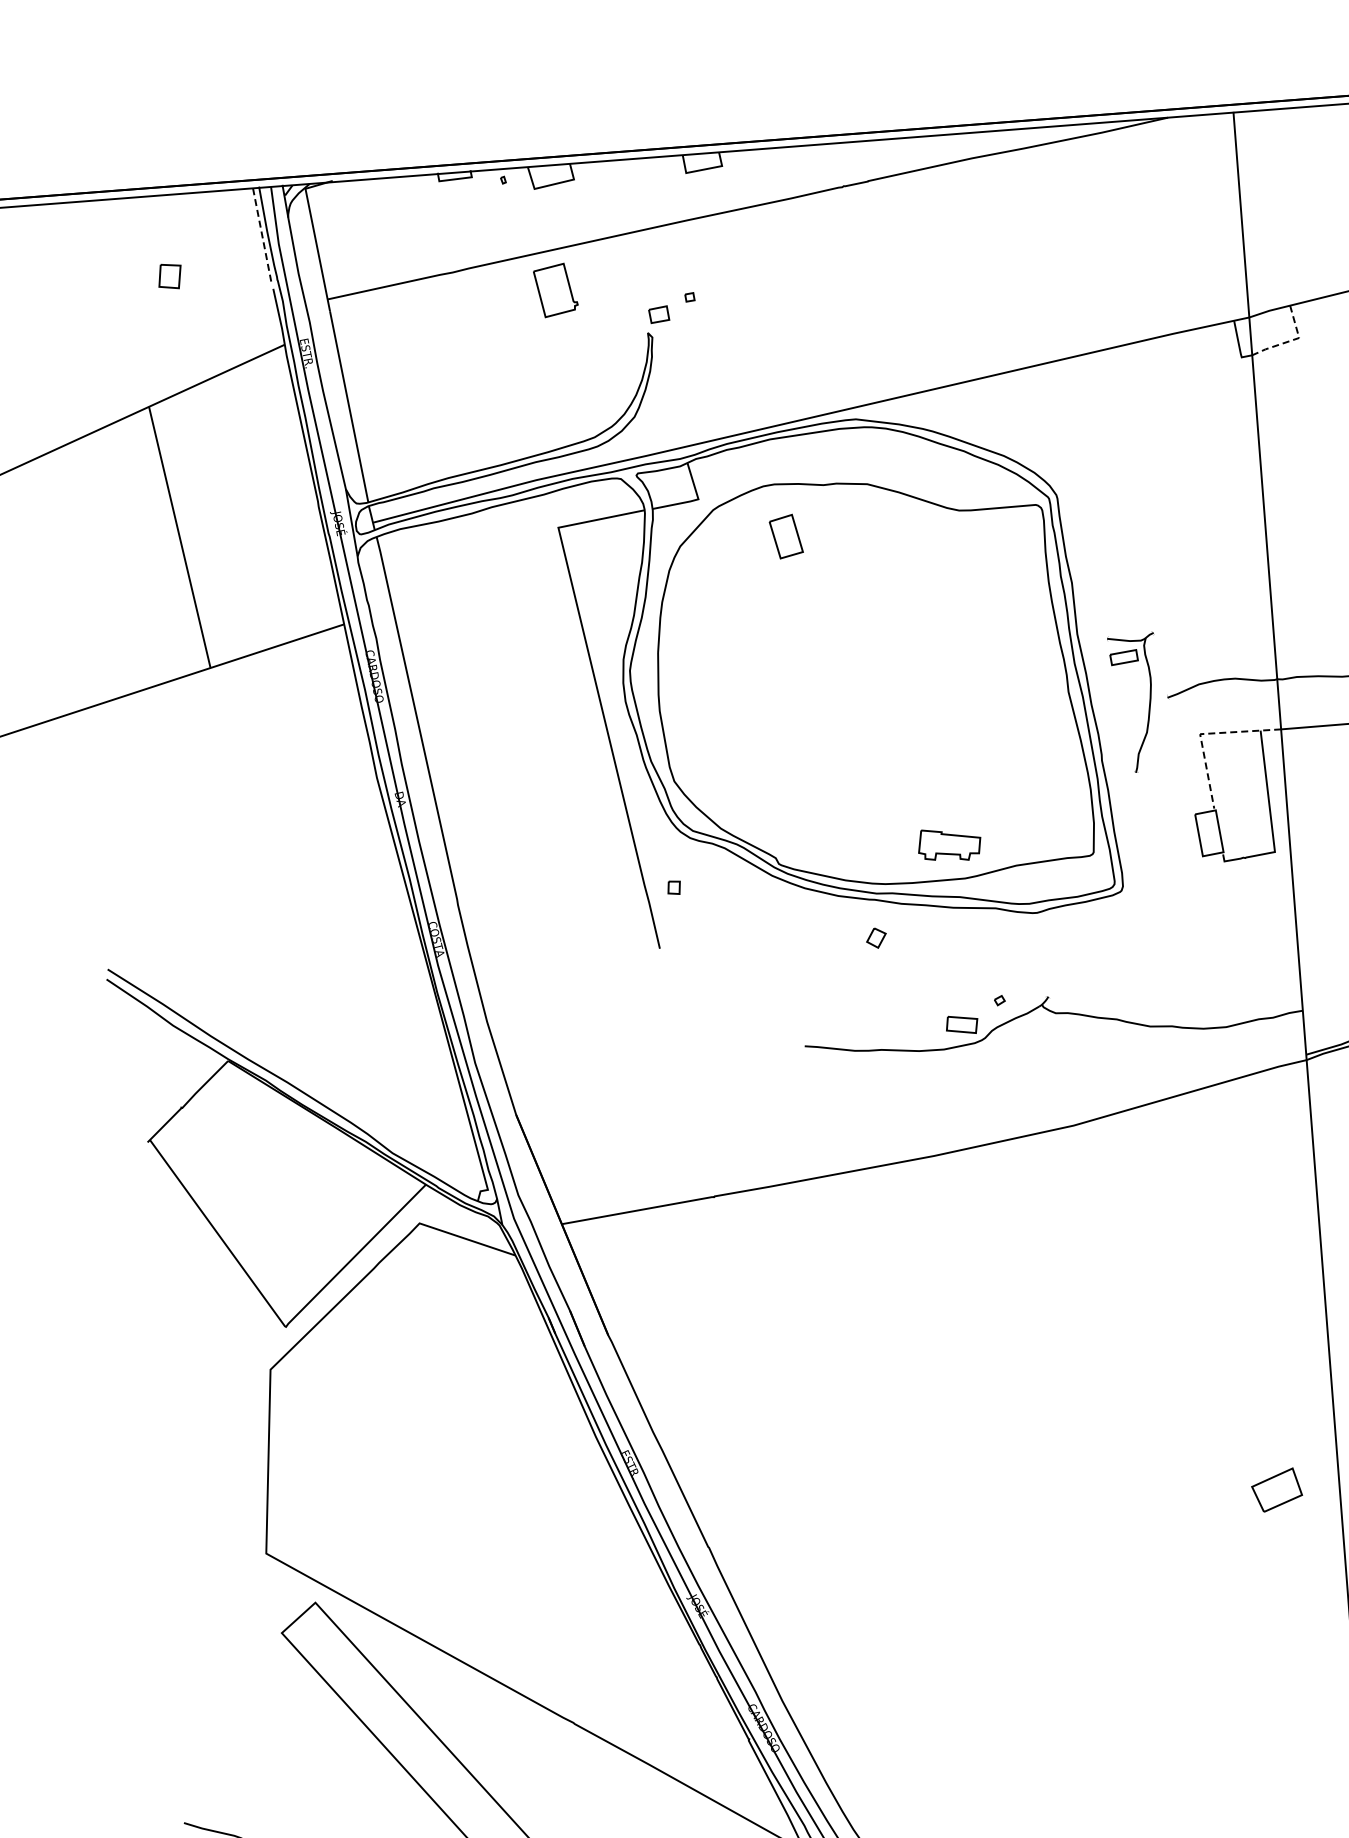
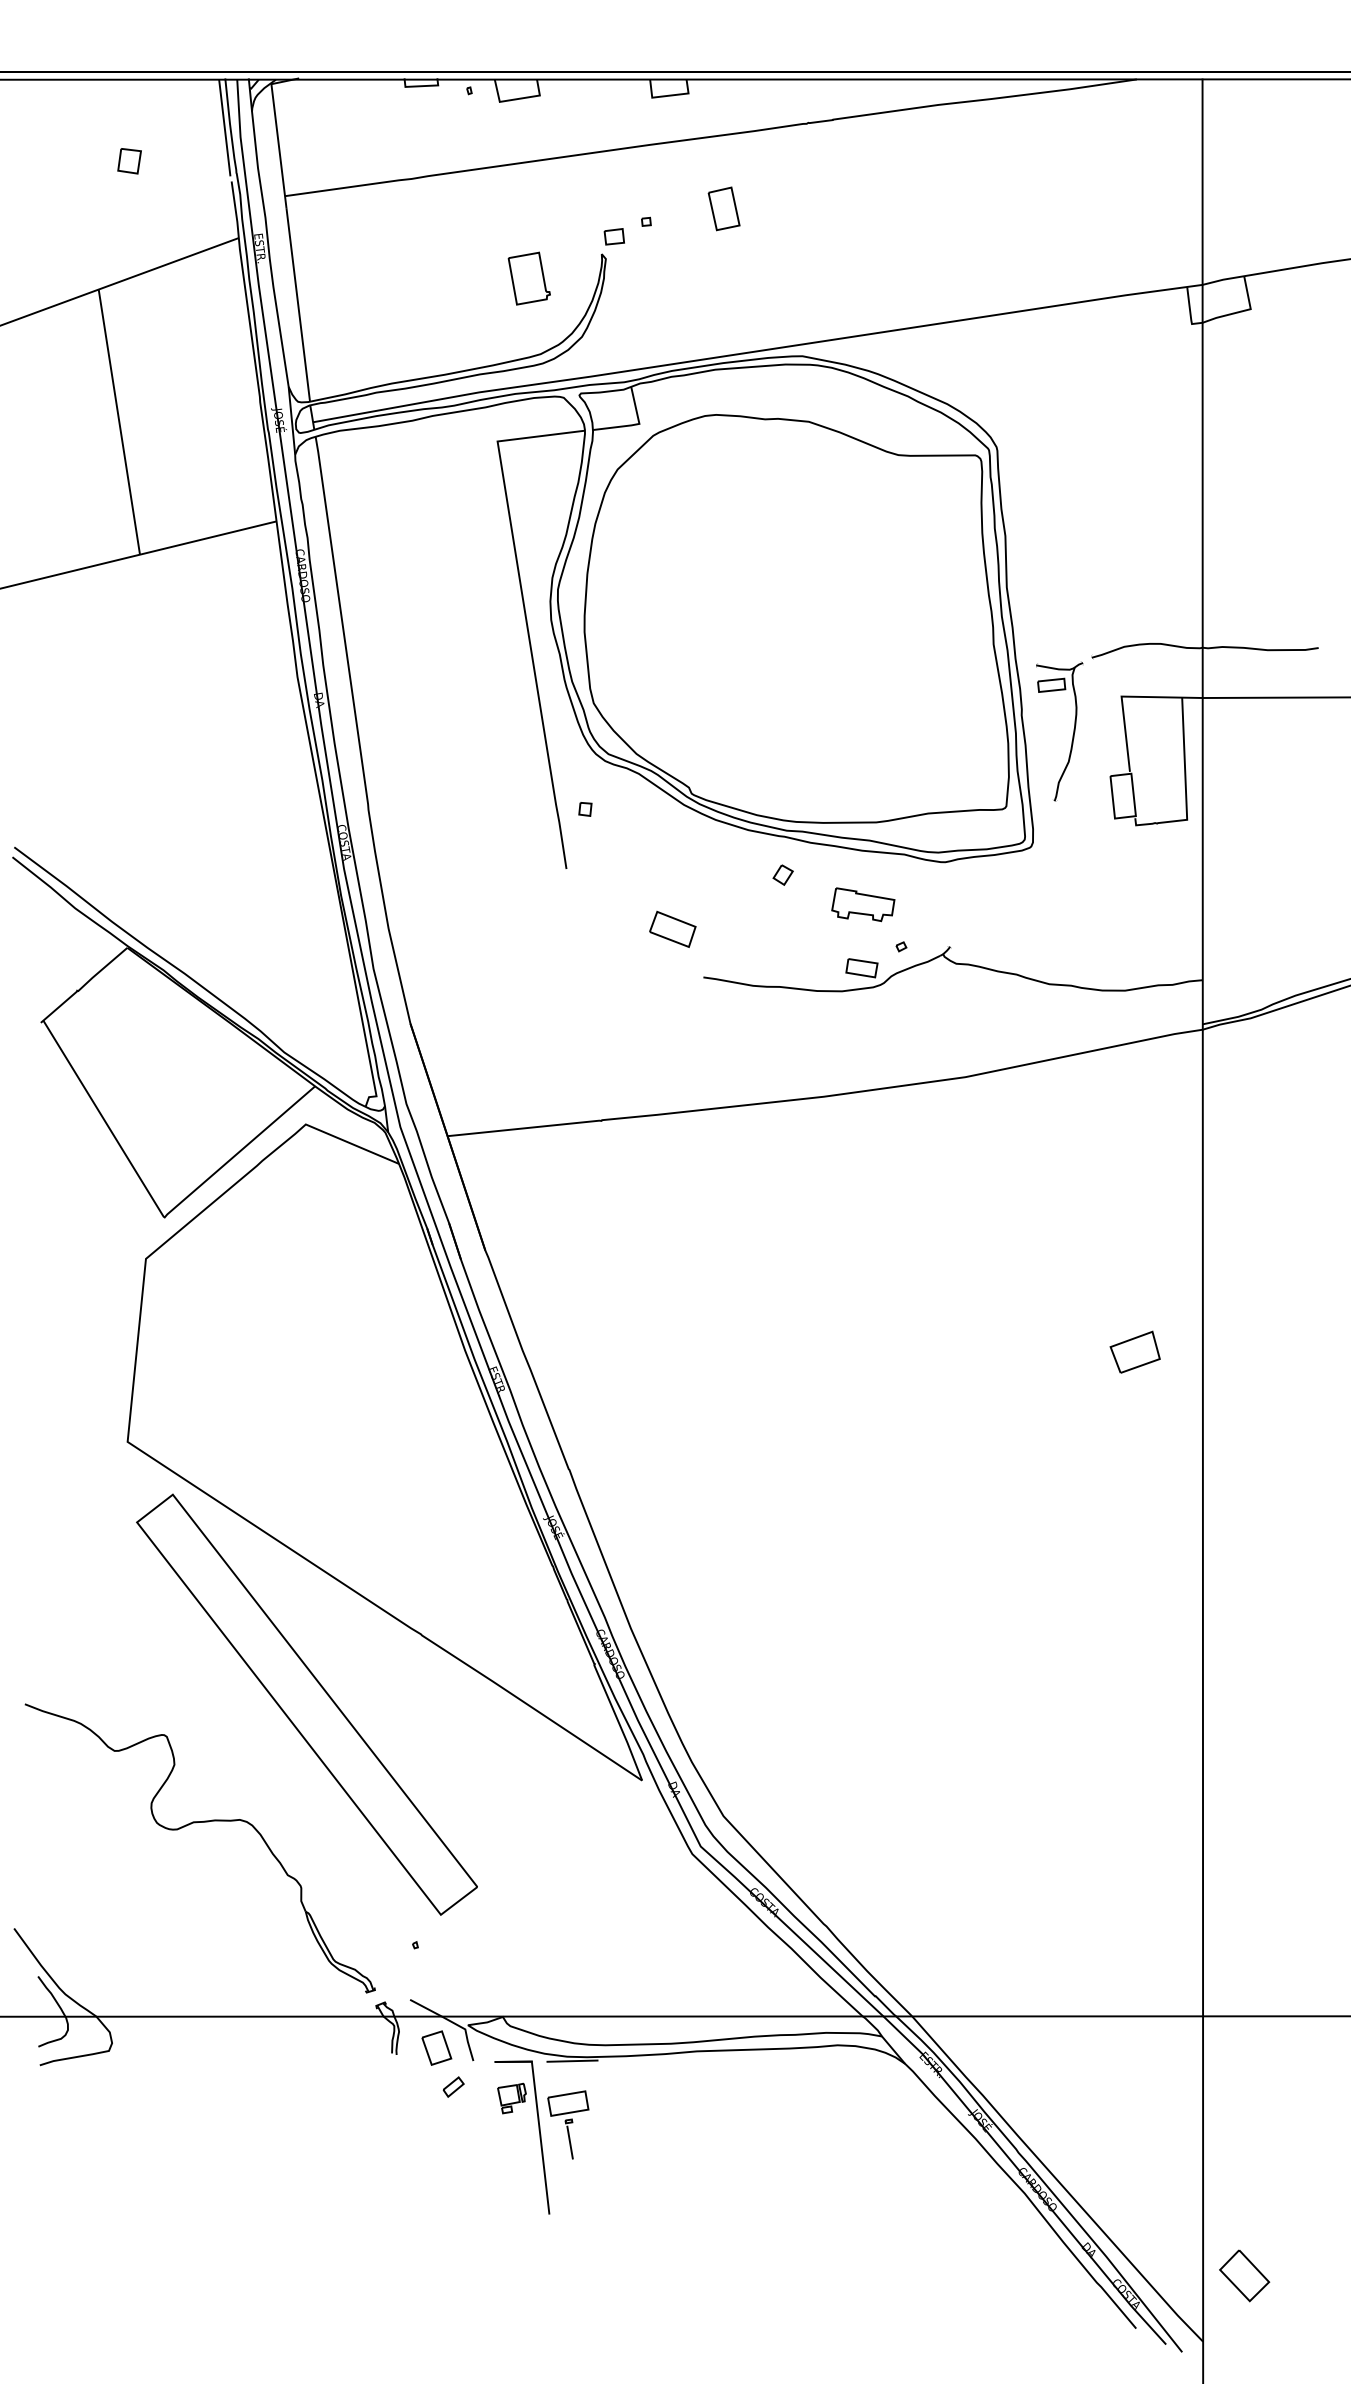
line: (262, 236) -> (224, 128), dashed -> solid
part: (555, 290) -> (528, 278), moved
line: (1291, 340) -> (1242, 311), dashed -> solid
part: (785, 536) -> (723, 208), moved
part: (1148, 705) -> (1072, 735), moved
line: (1202, 733) -> (1123, 696), dashed -> solid
part: (949, 844) -> (863, 904), moved
part: (770, 999) -> (672, 928), added
part: (1276, 1489) -> (1134, 1351), moved

